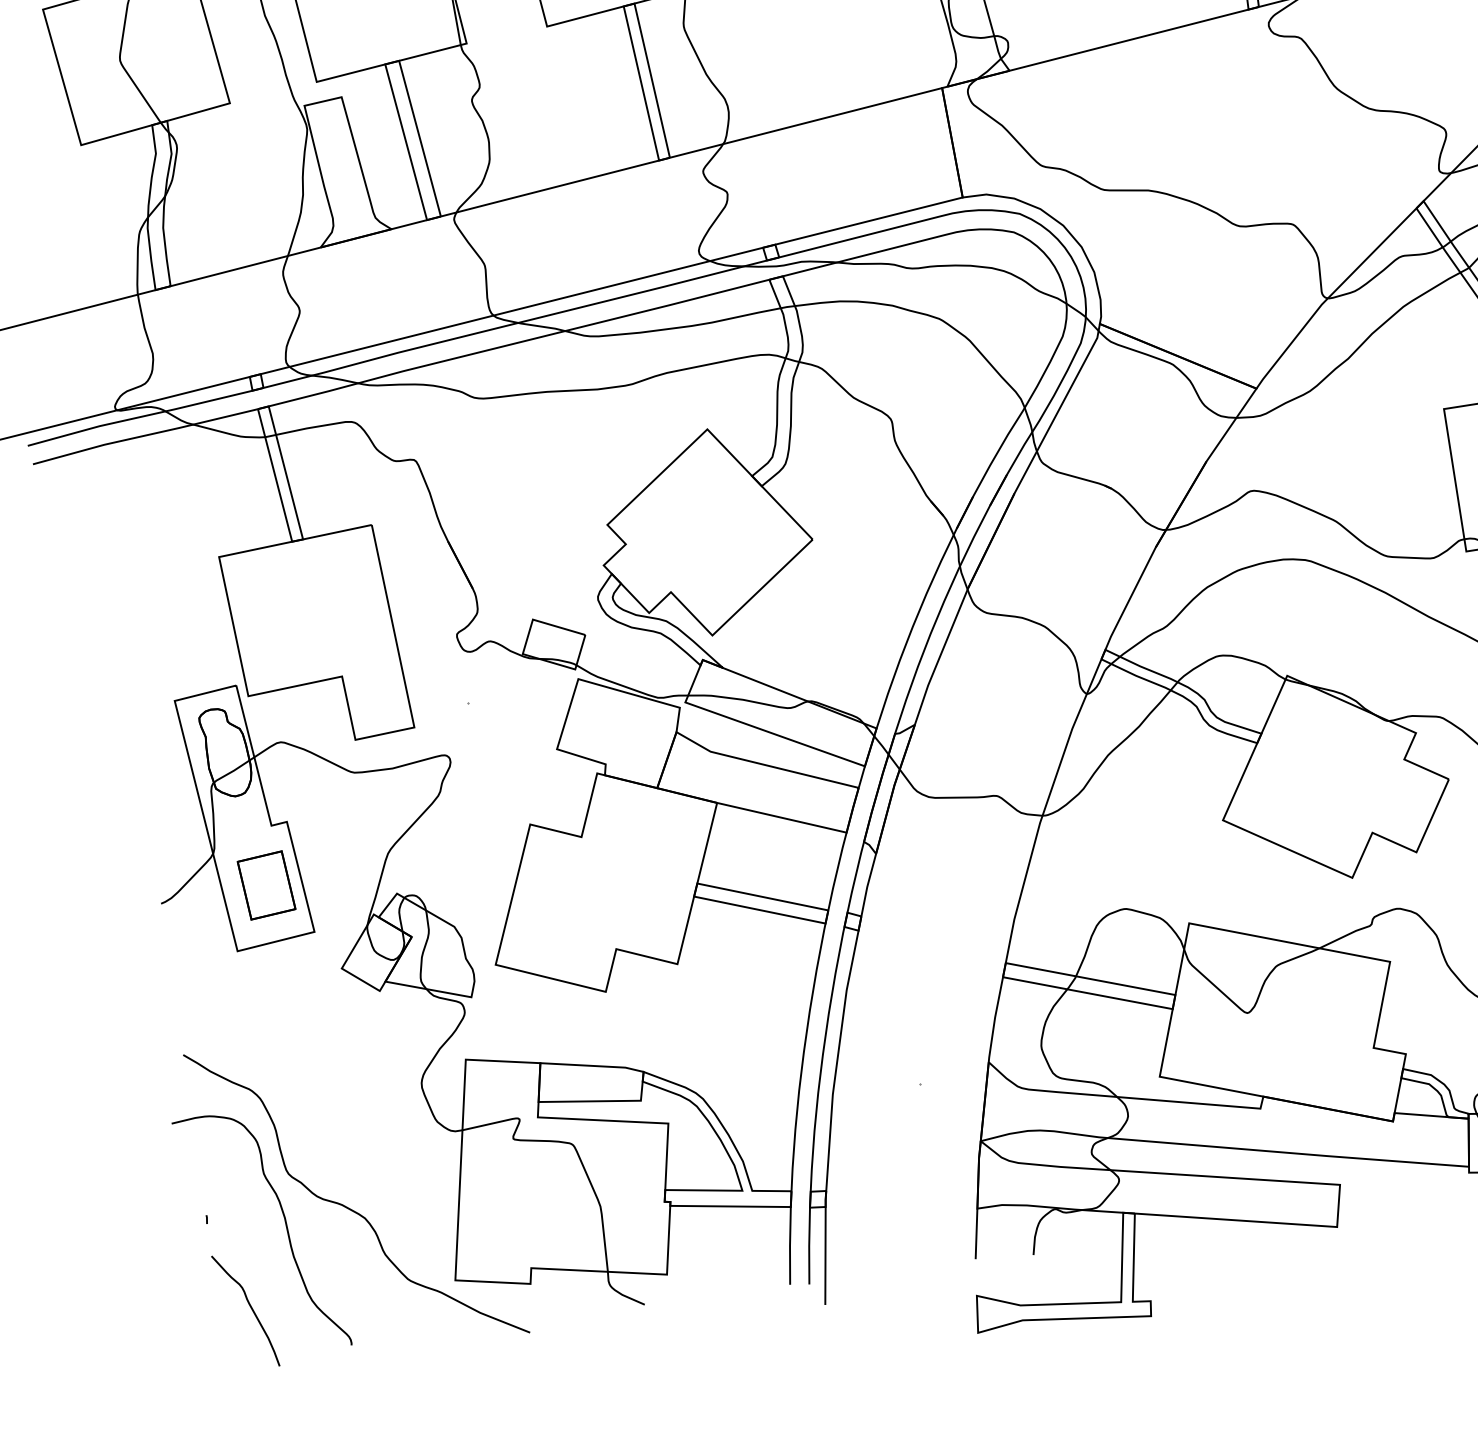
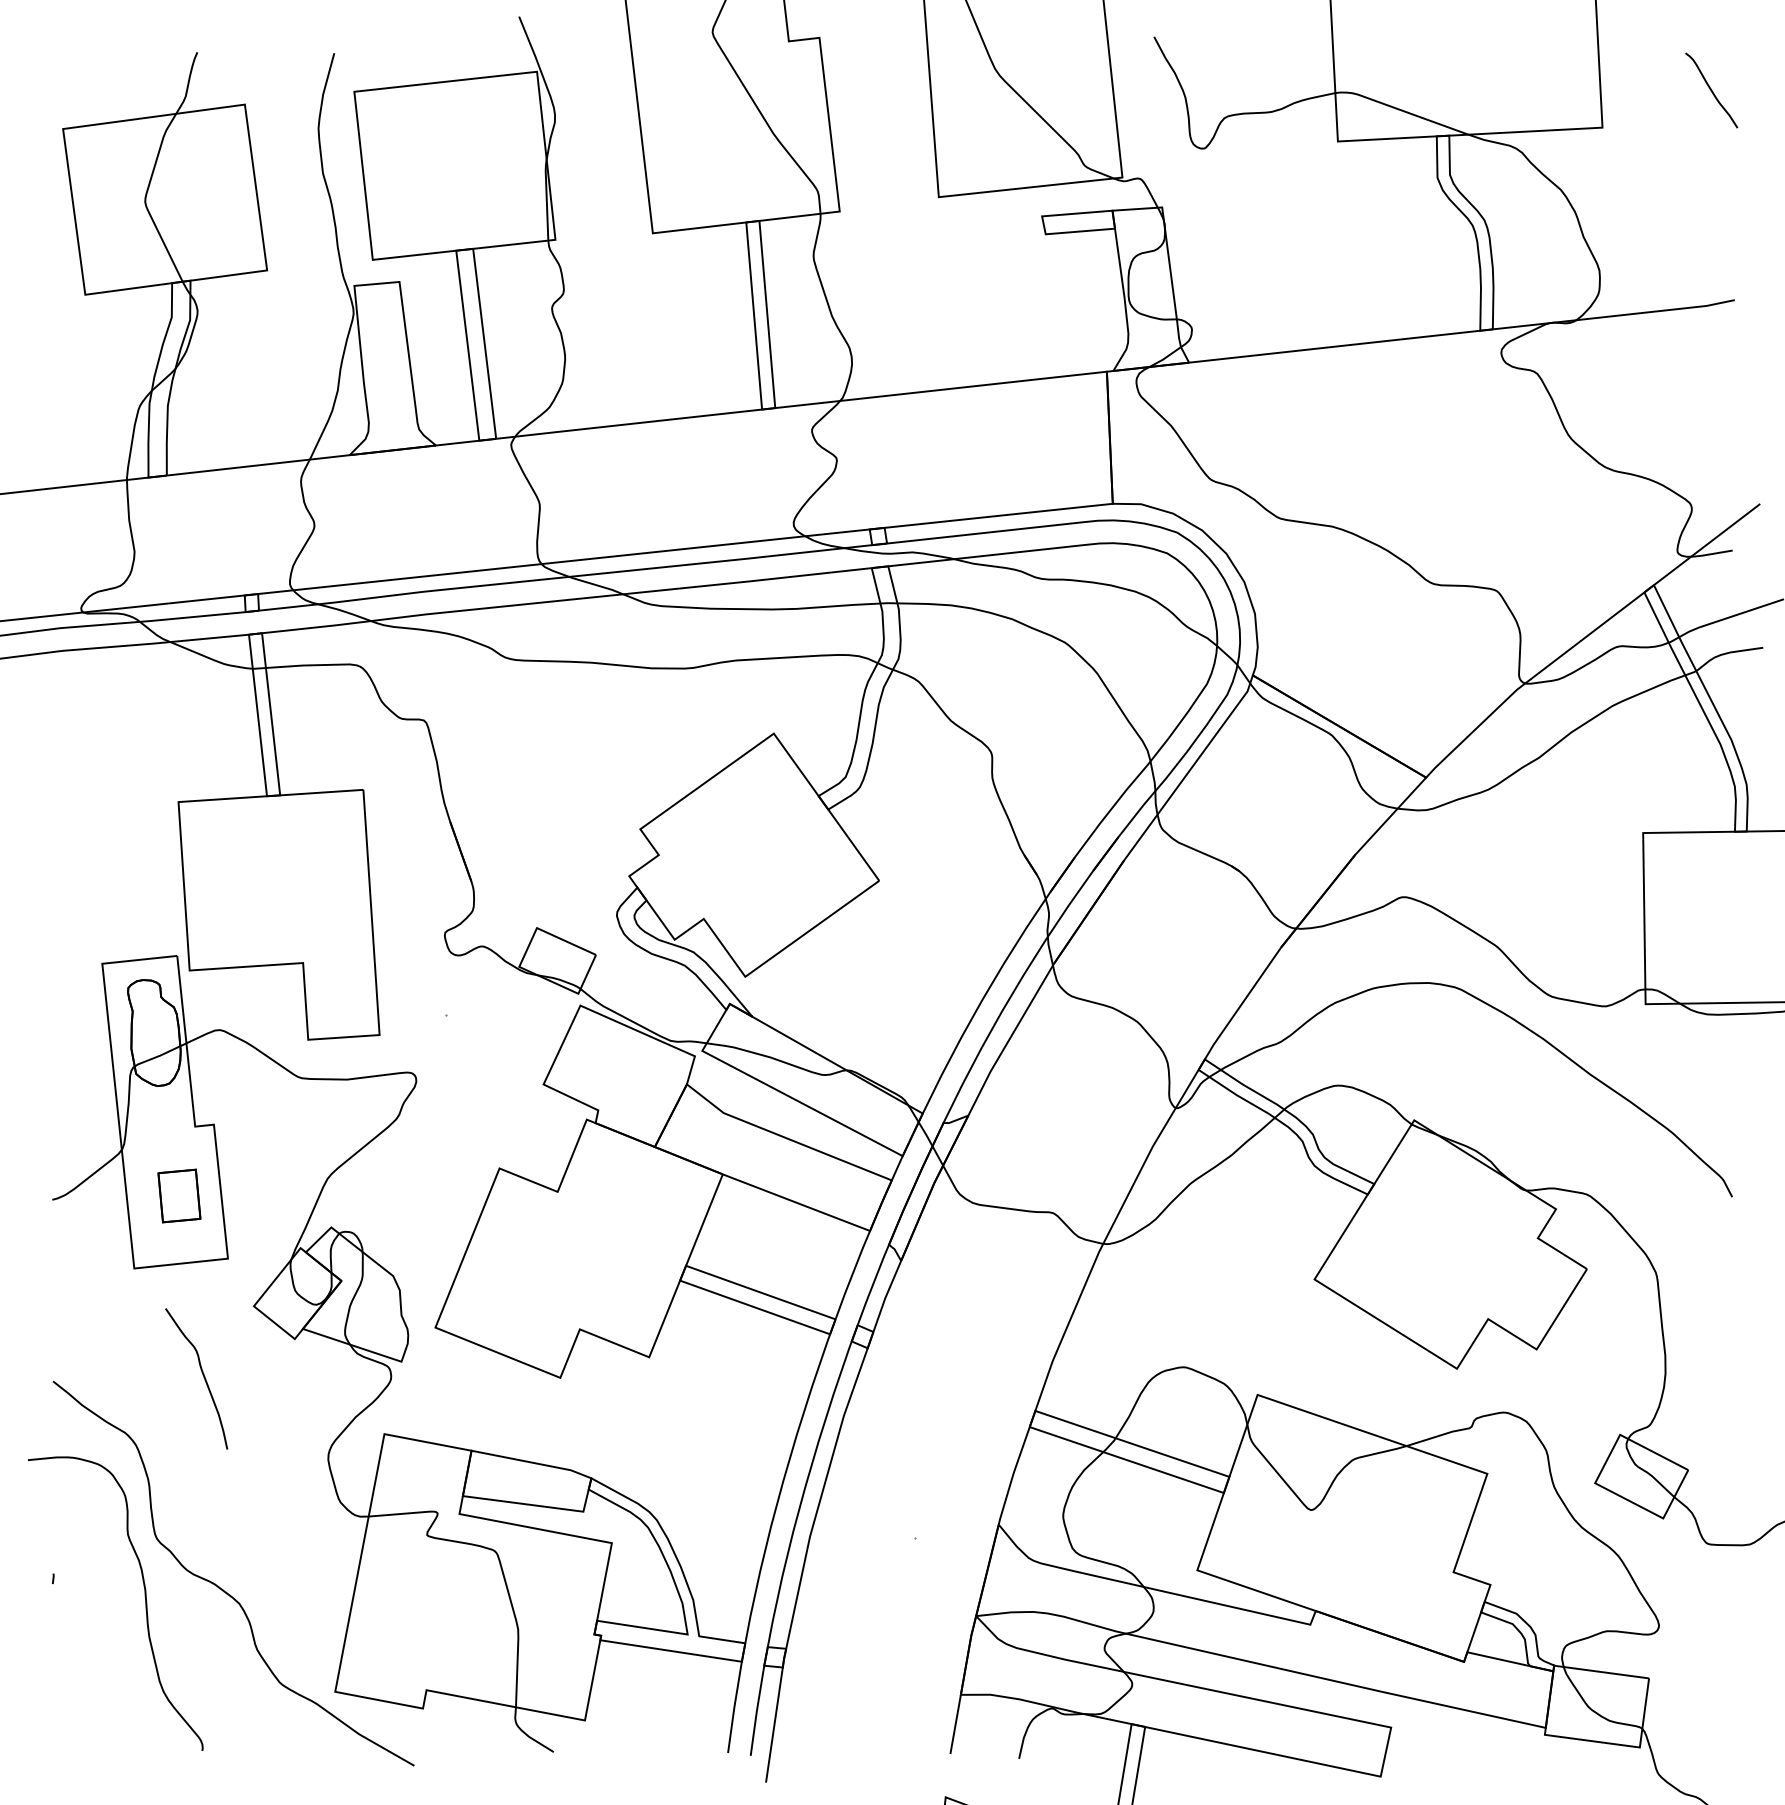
part: (266, 885) -> (179, 1195), size x0.7
curve: (250, 1307) -> (202, 1375), moved

